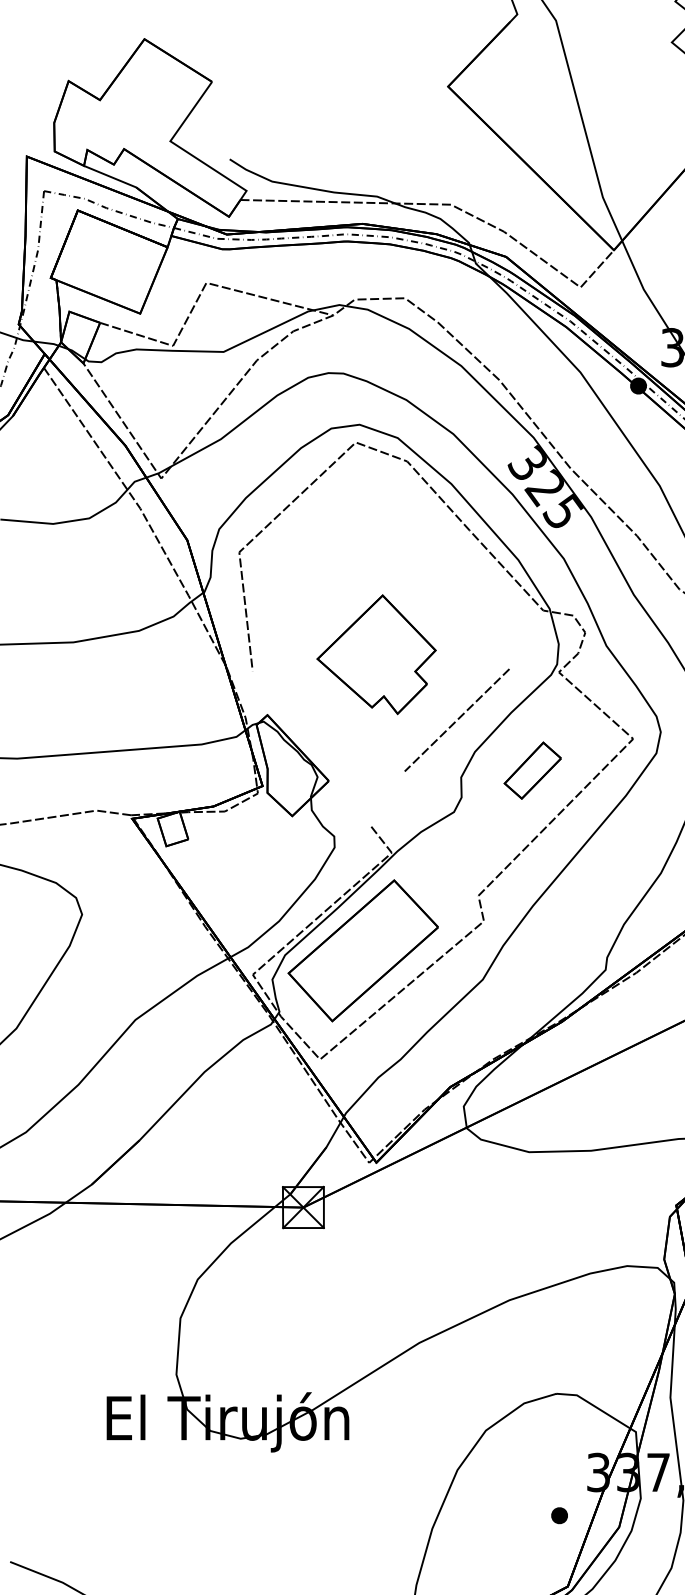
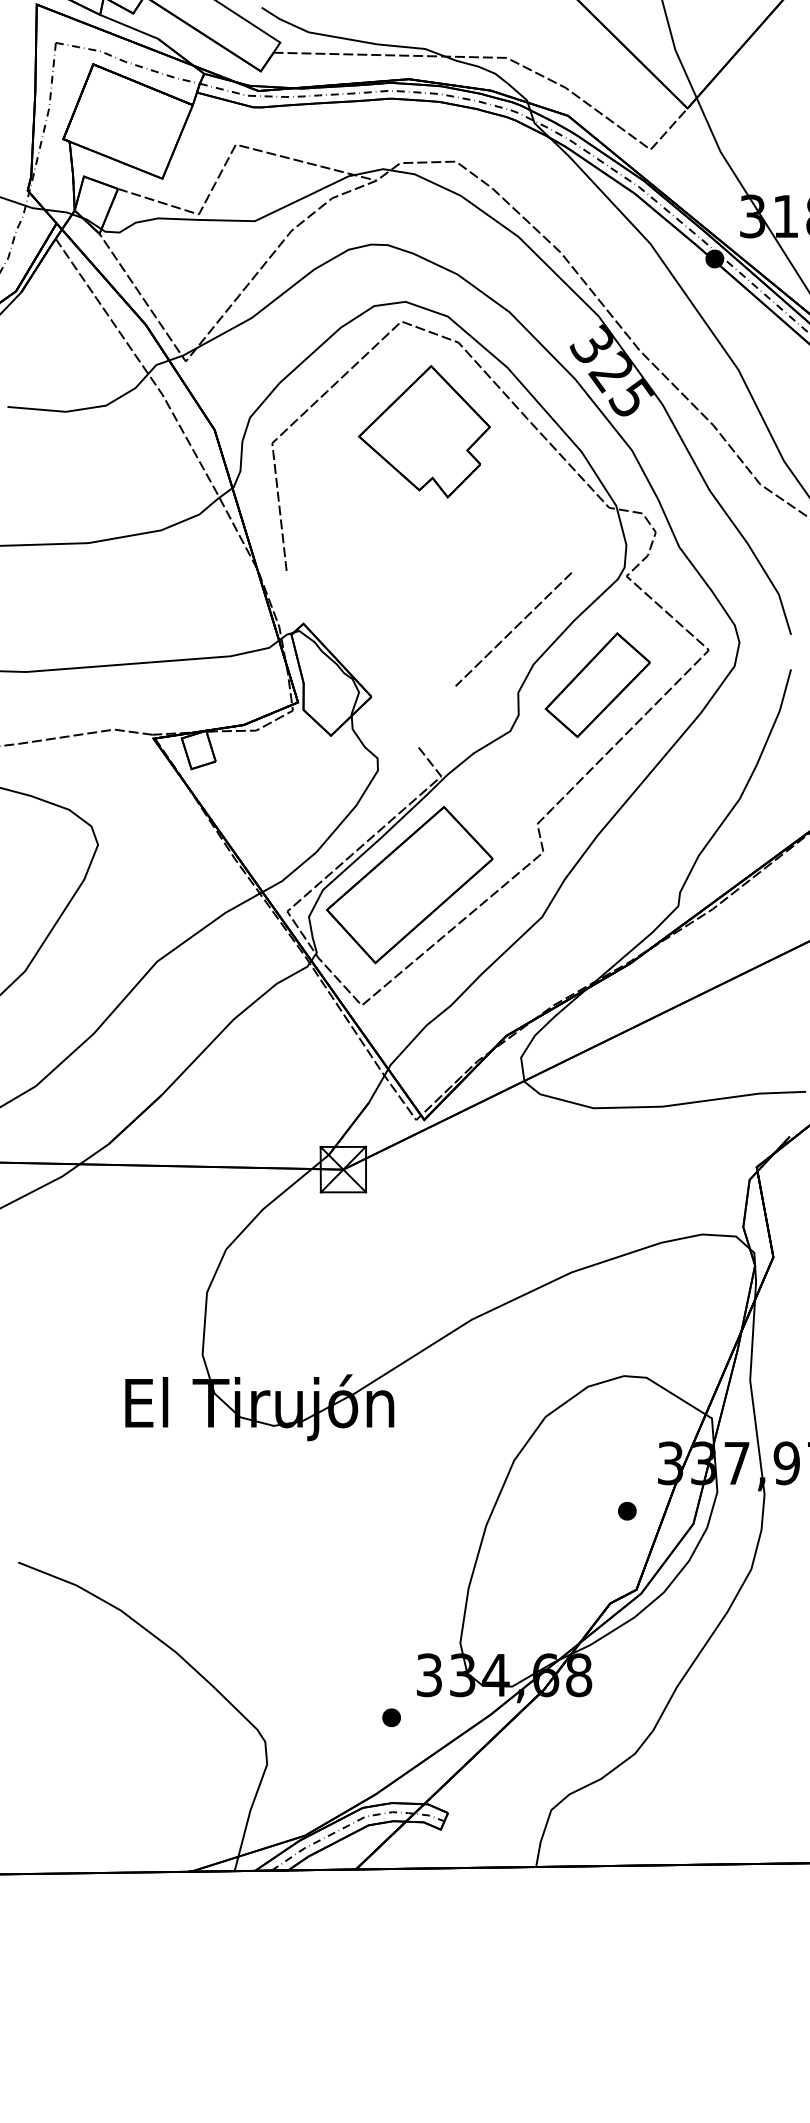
part: (375, 654) -> (423, 431), moved
part: (532, 770) -> (597, 685), size x1.67

